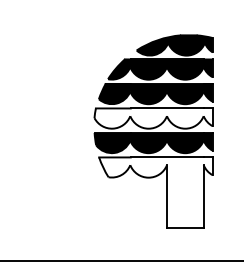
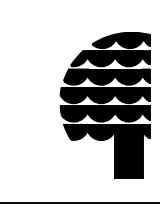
fill: (153, 118) -> (104, 95), added
fill: (155, 192) -> (106, 151), added

